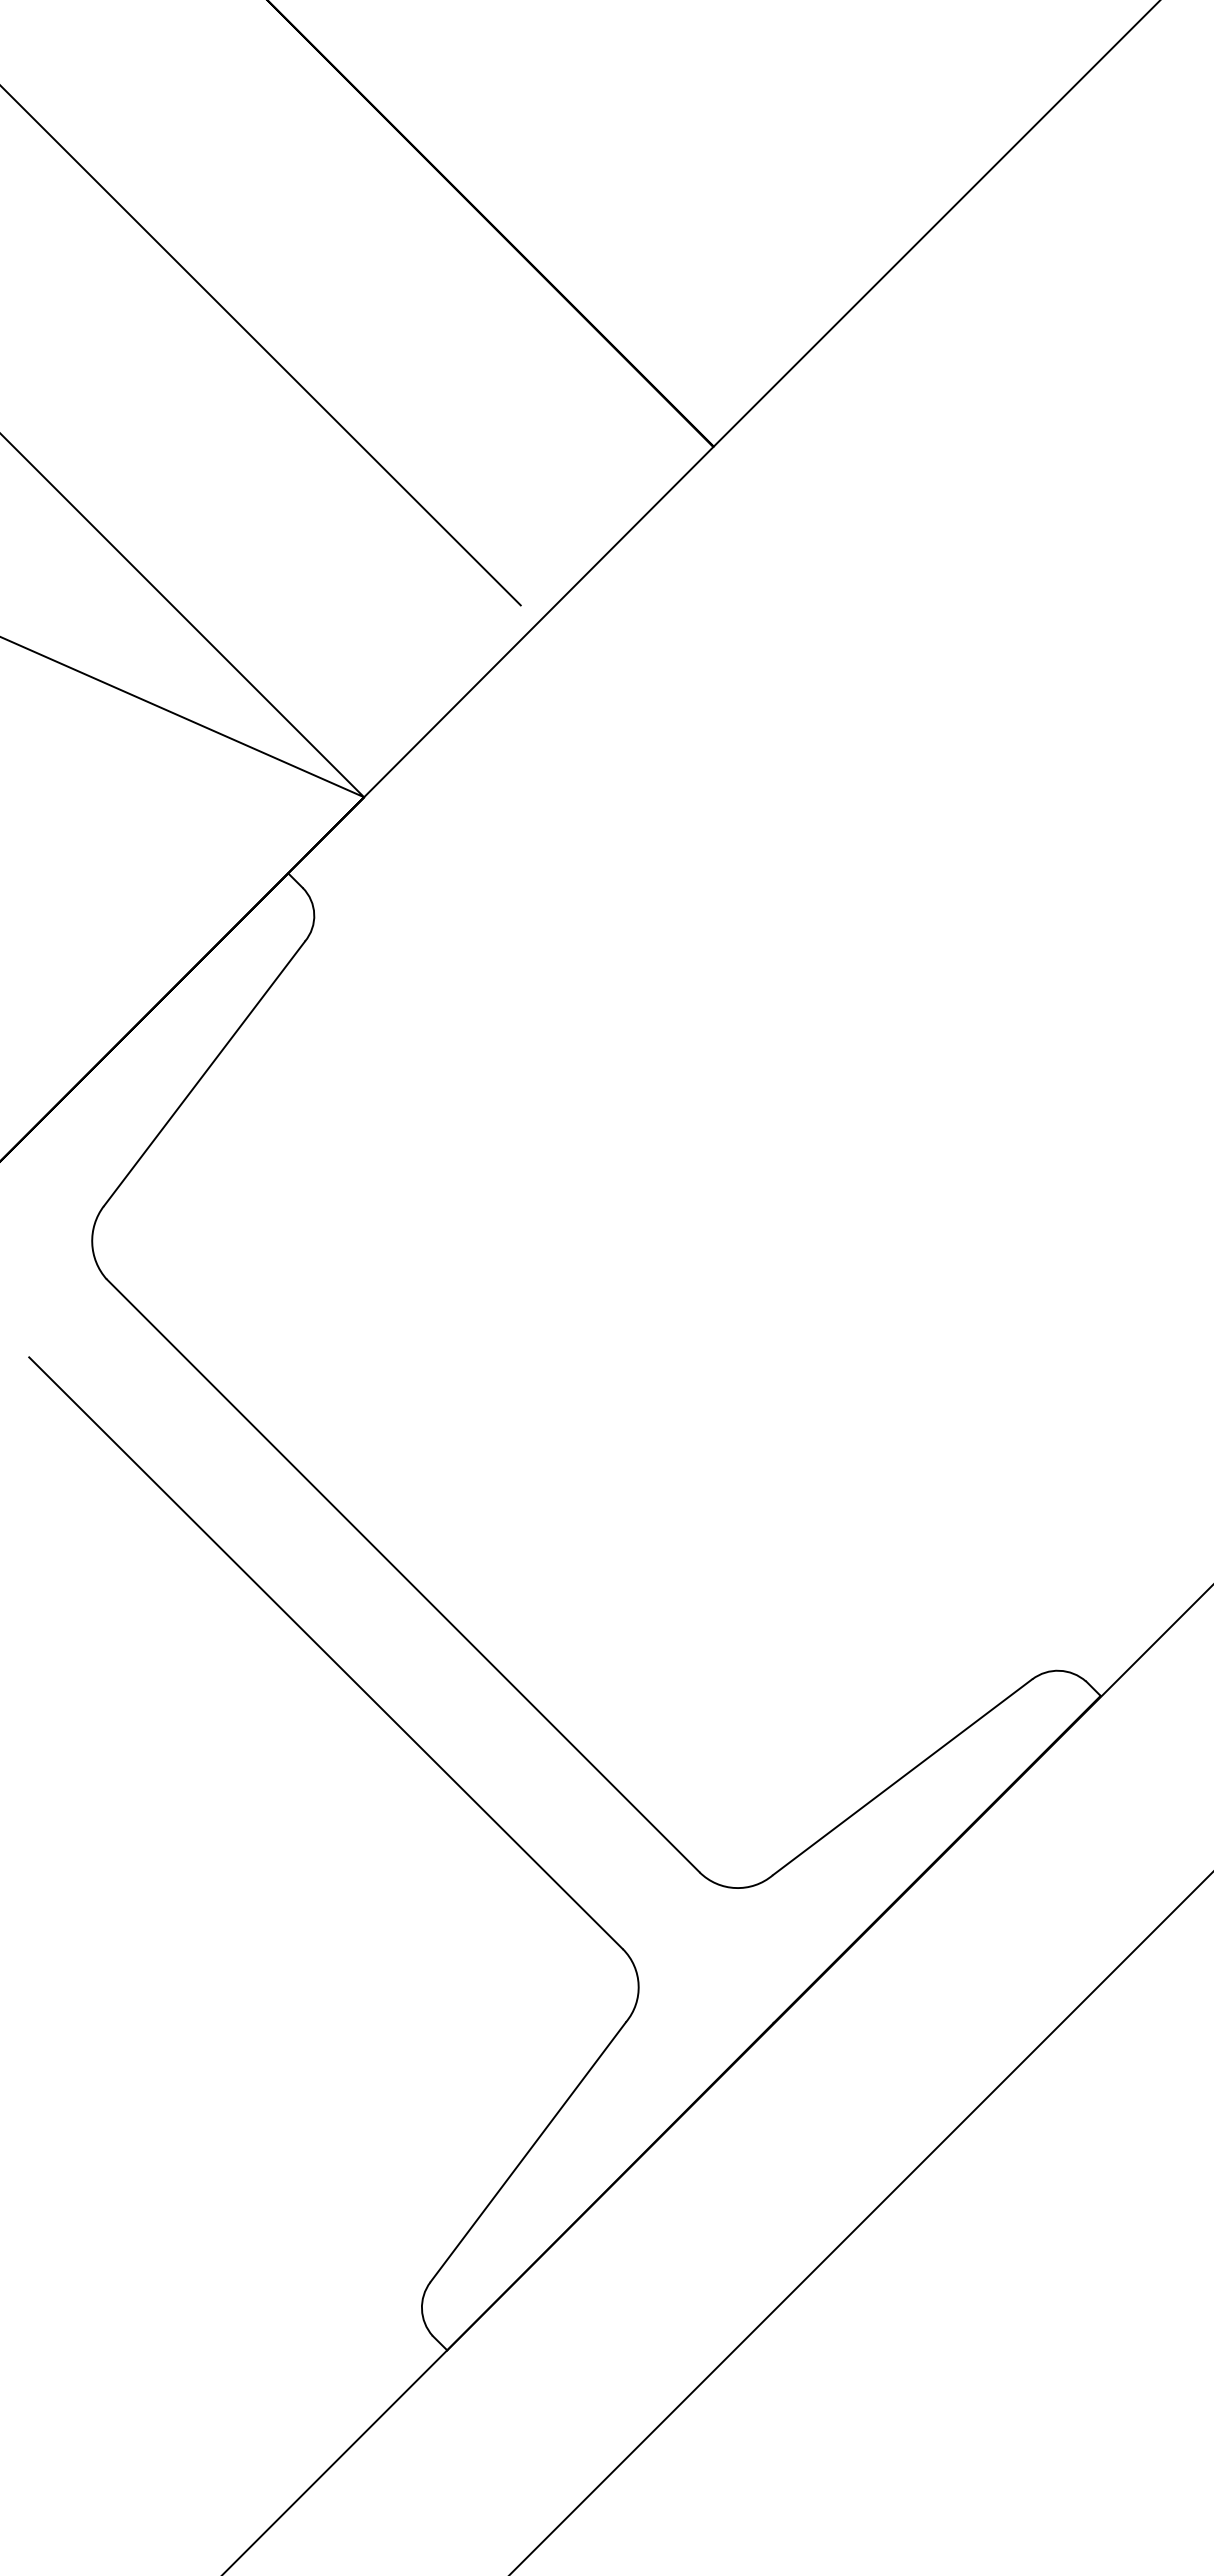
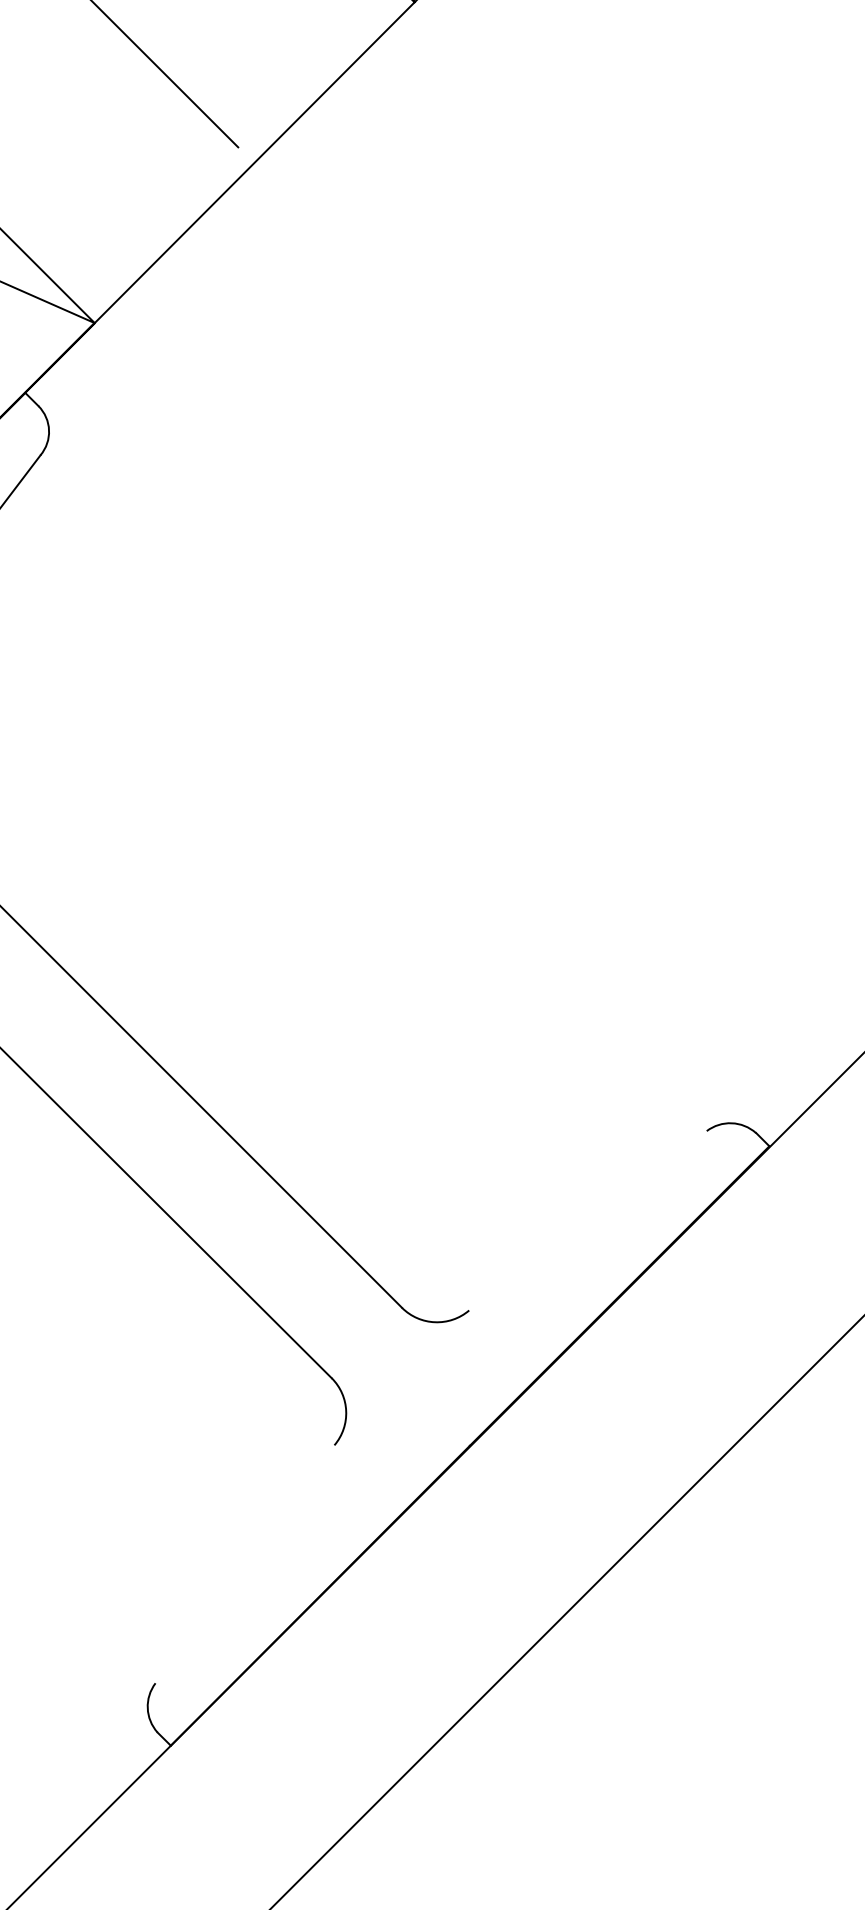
line: (902, 1777) -> (587, 1221), removed
line: (527, 2152) -> (244, 1564), removed

